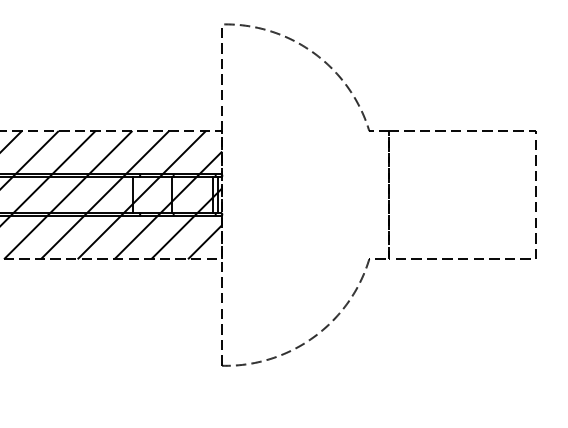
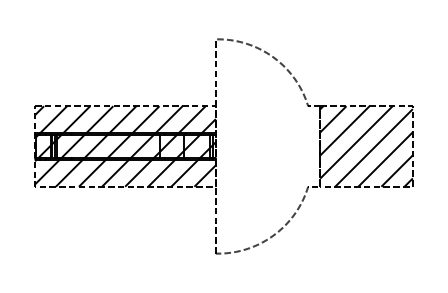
hatch: (462, 195) -> (366, 146), added

